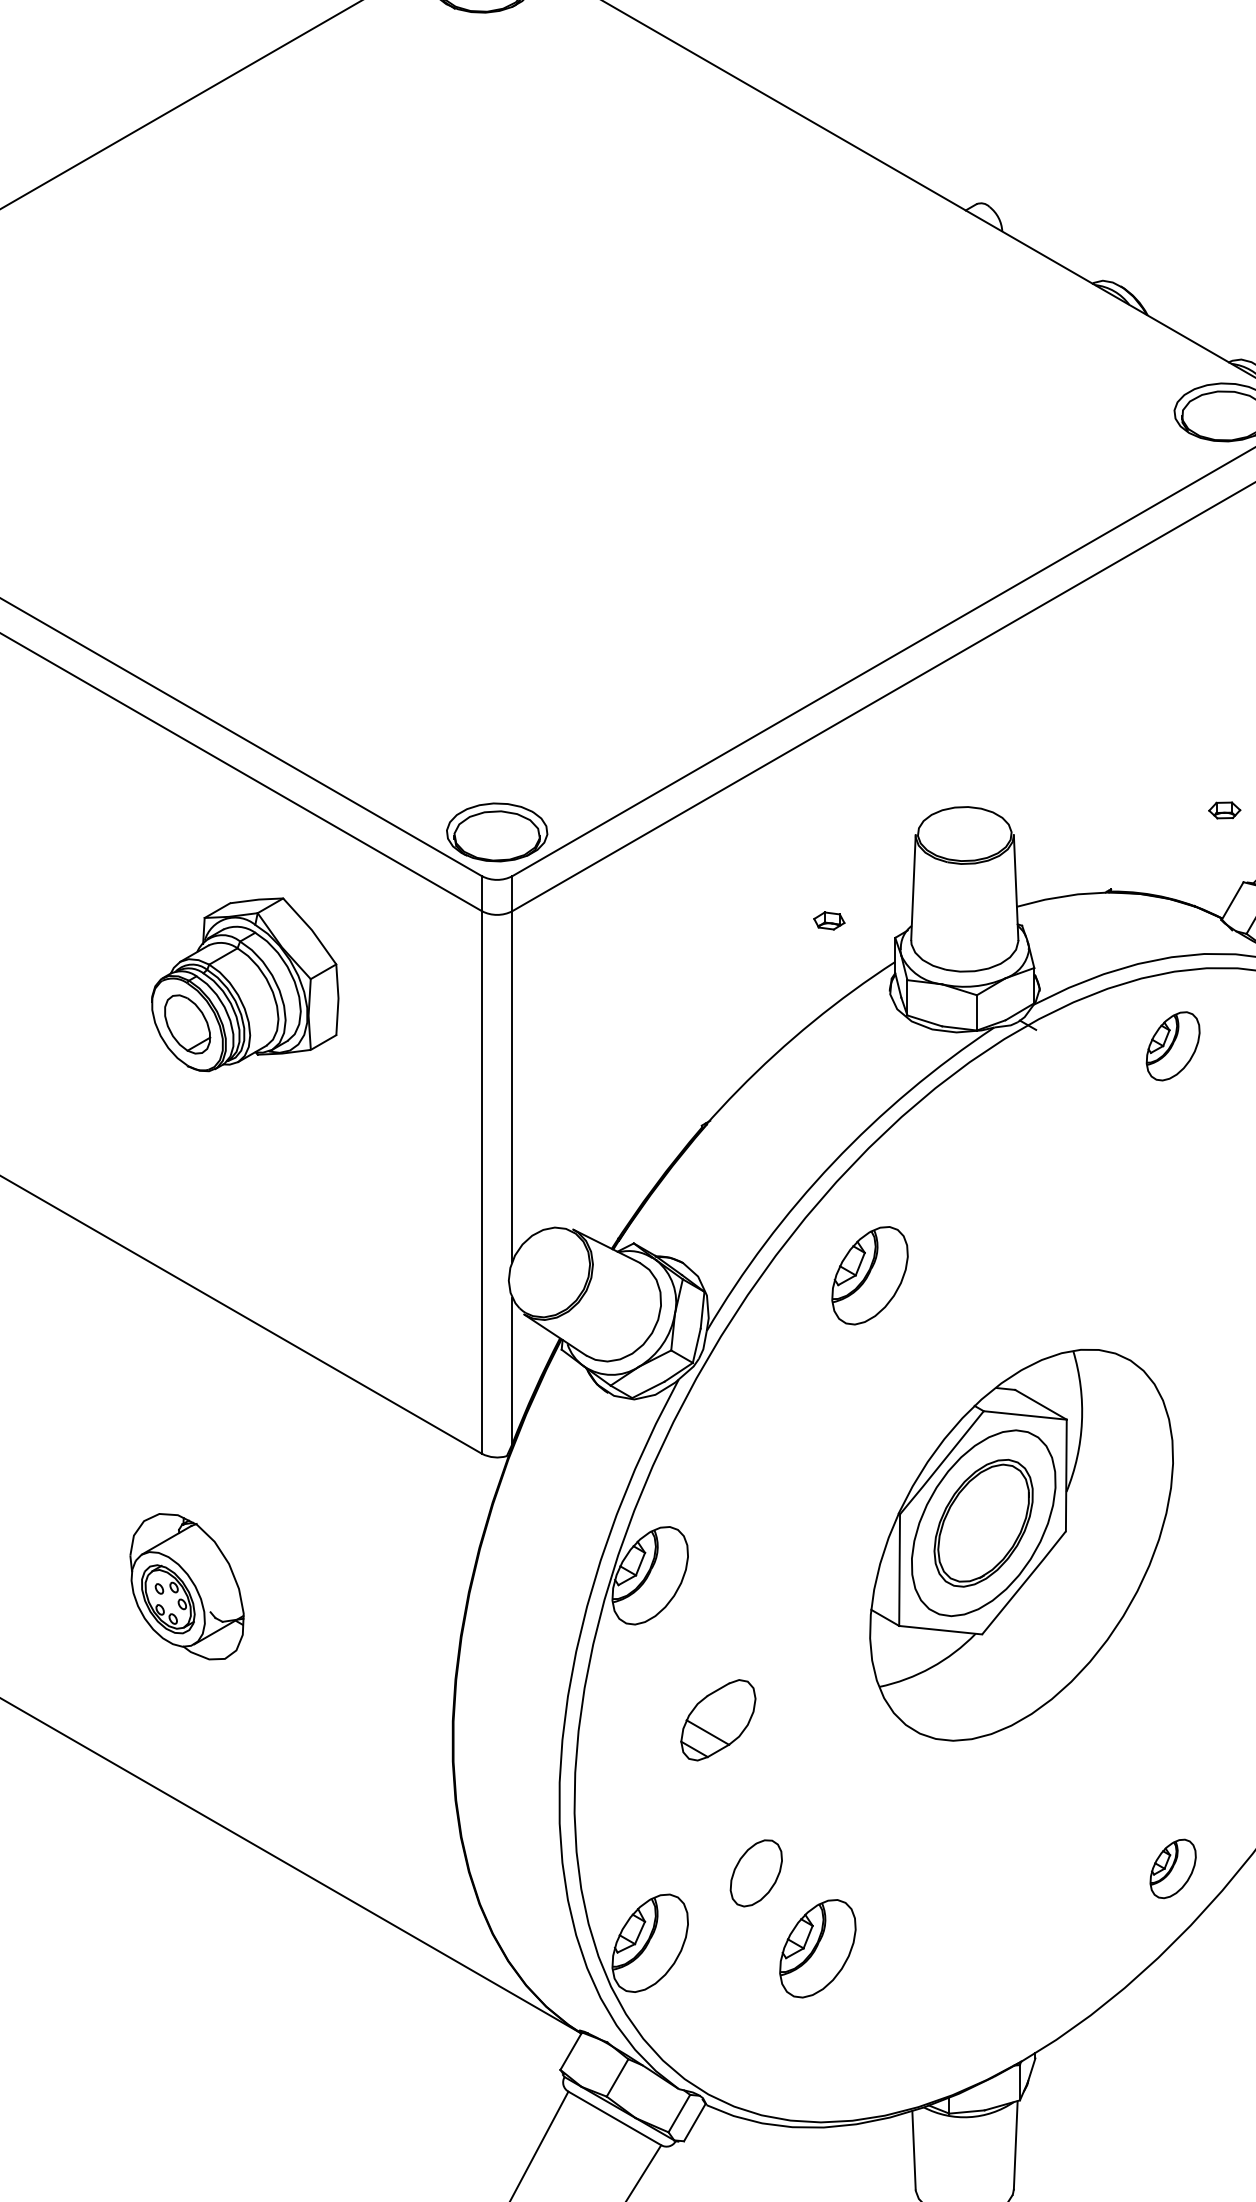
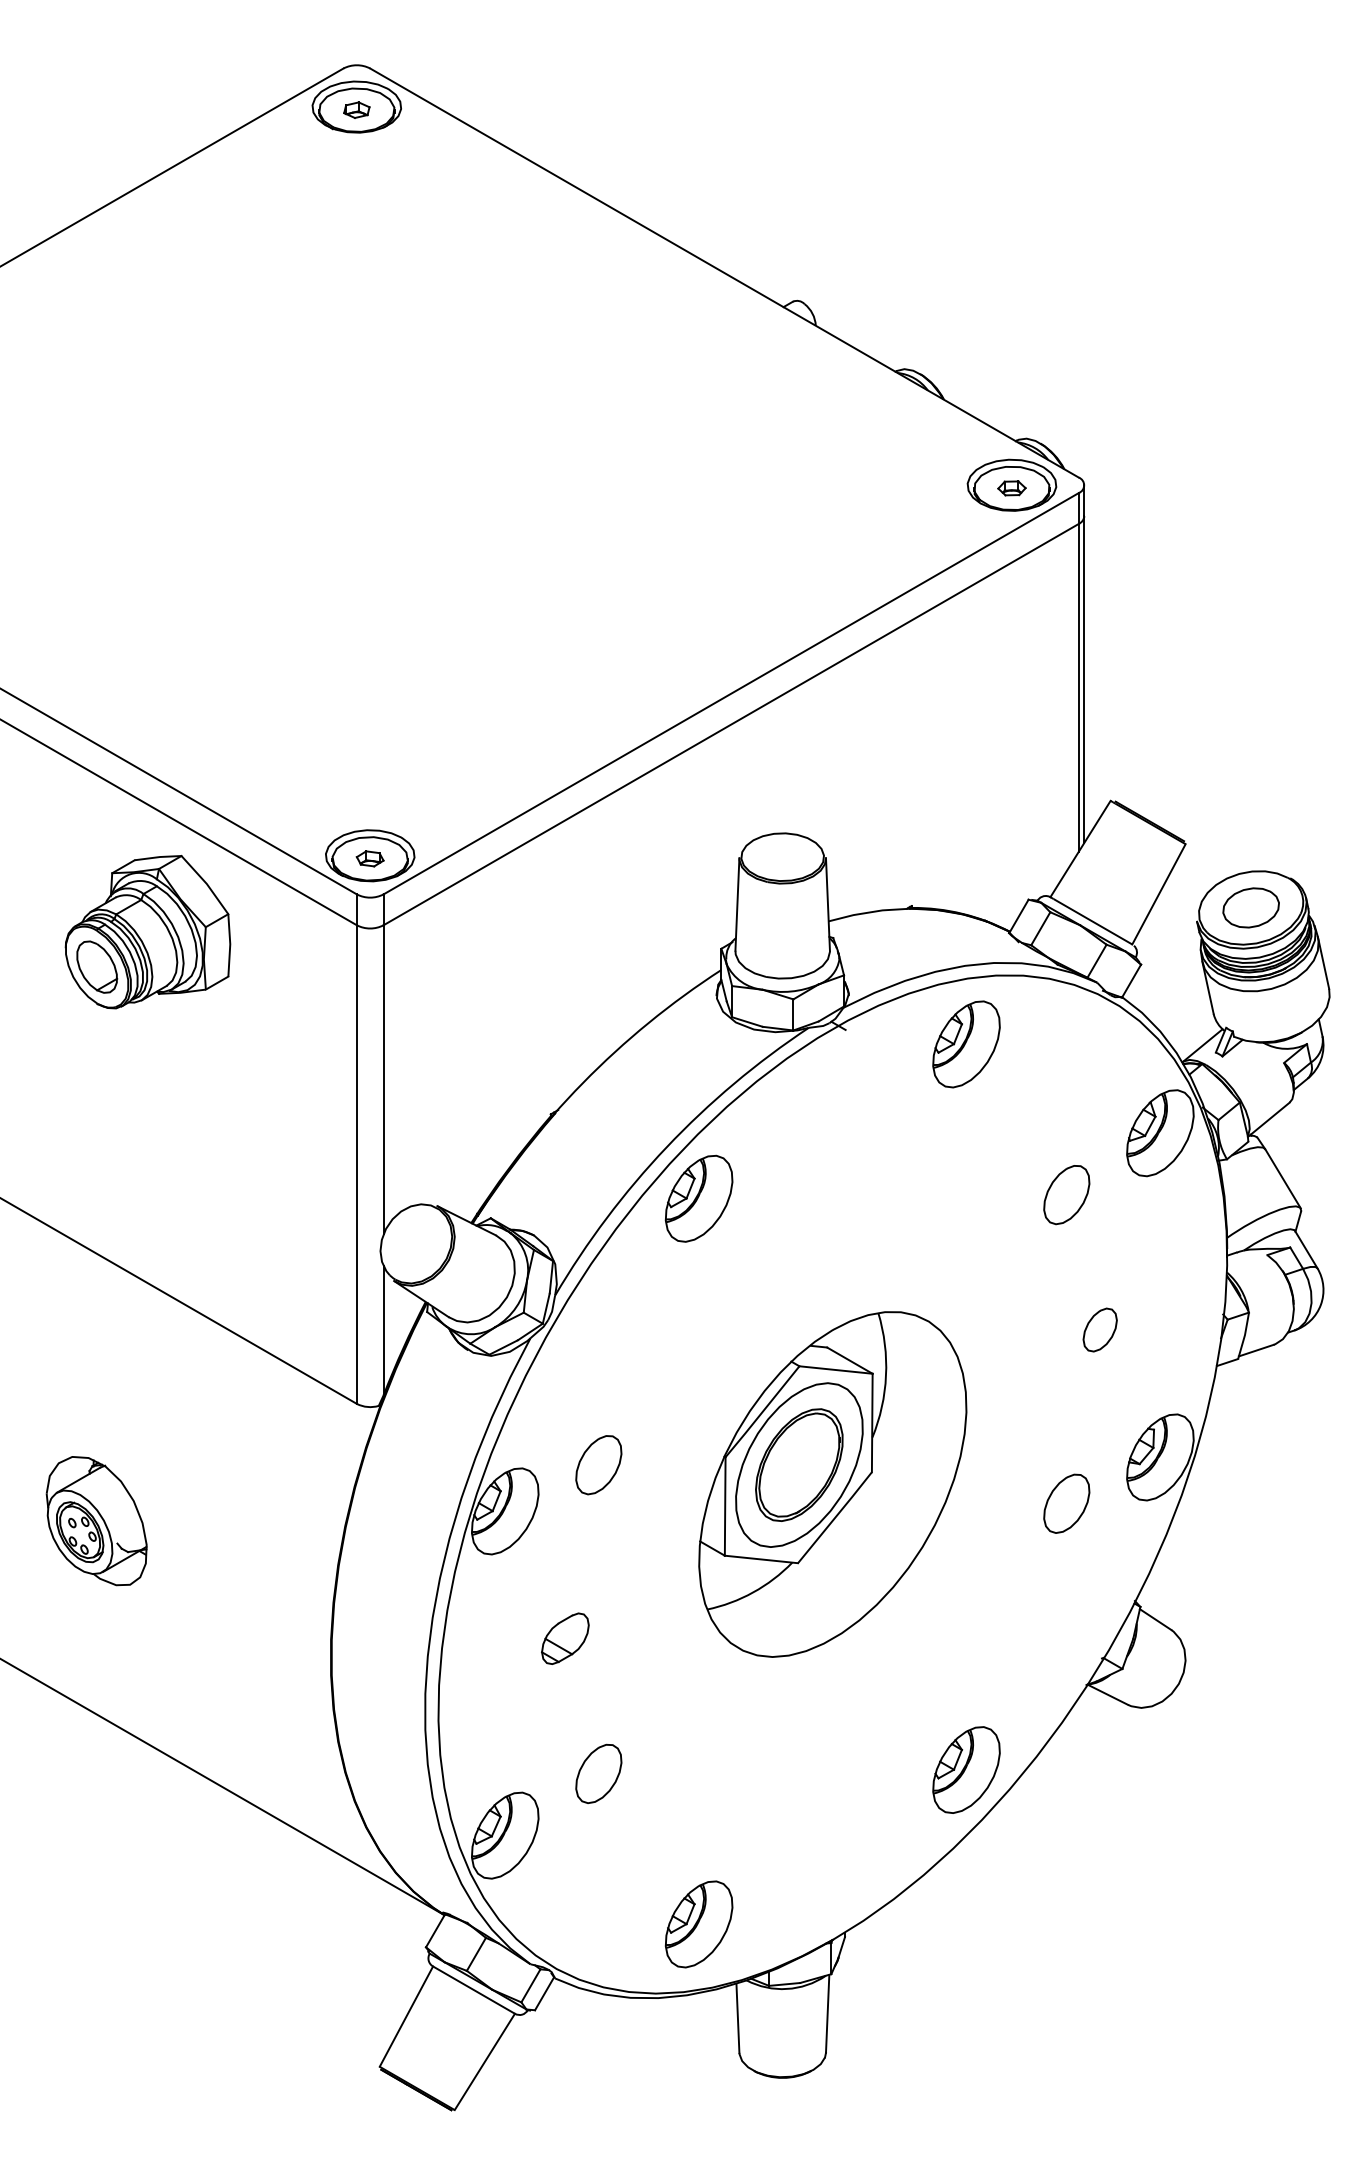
part: (1224, 810) -> (1011, 488), moved
part: (828, 920) -> (369, 858), moved
part: (244, 985) -> (147, 932), moved
part: (1173, 1046) -> (966, 1044), size x1.43
part: (869, 1275) -> (698, 1198), moved
part: (755, 1523) -> (598, 1465), added
part: (718, 1719) -> (565, 1638), size x0.71
part: (1173, 1868) -> (966, 1769), size x1.67
part: (817, 1948) -> (698, 1924), moved

